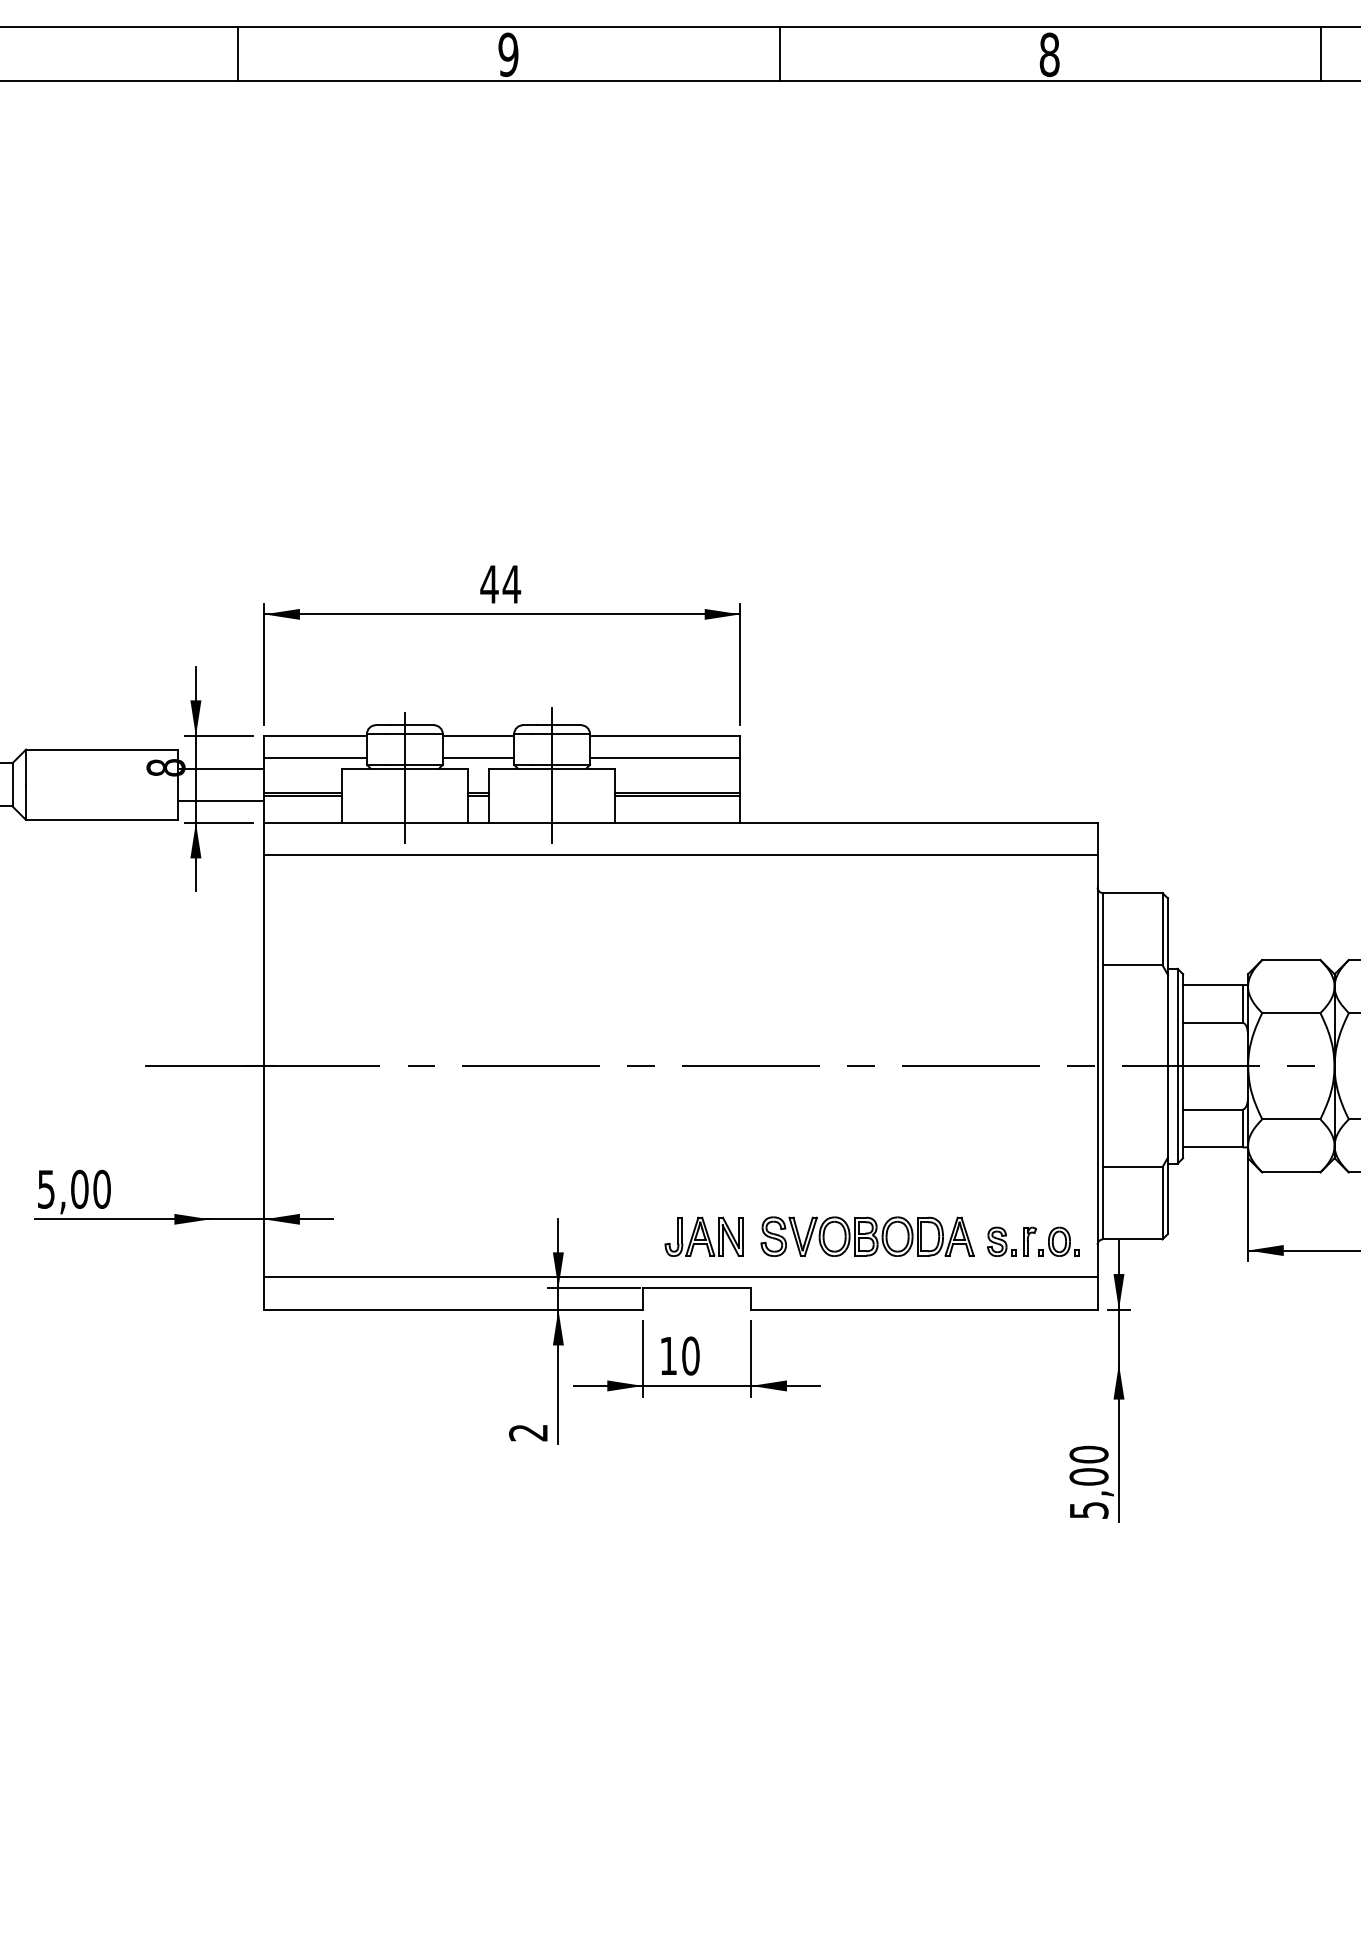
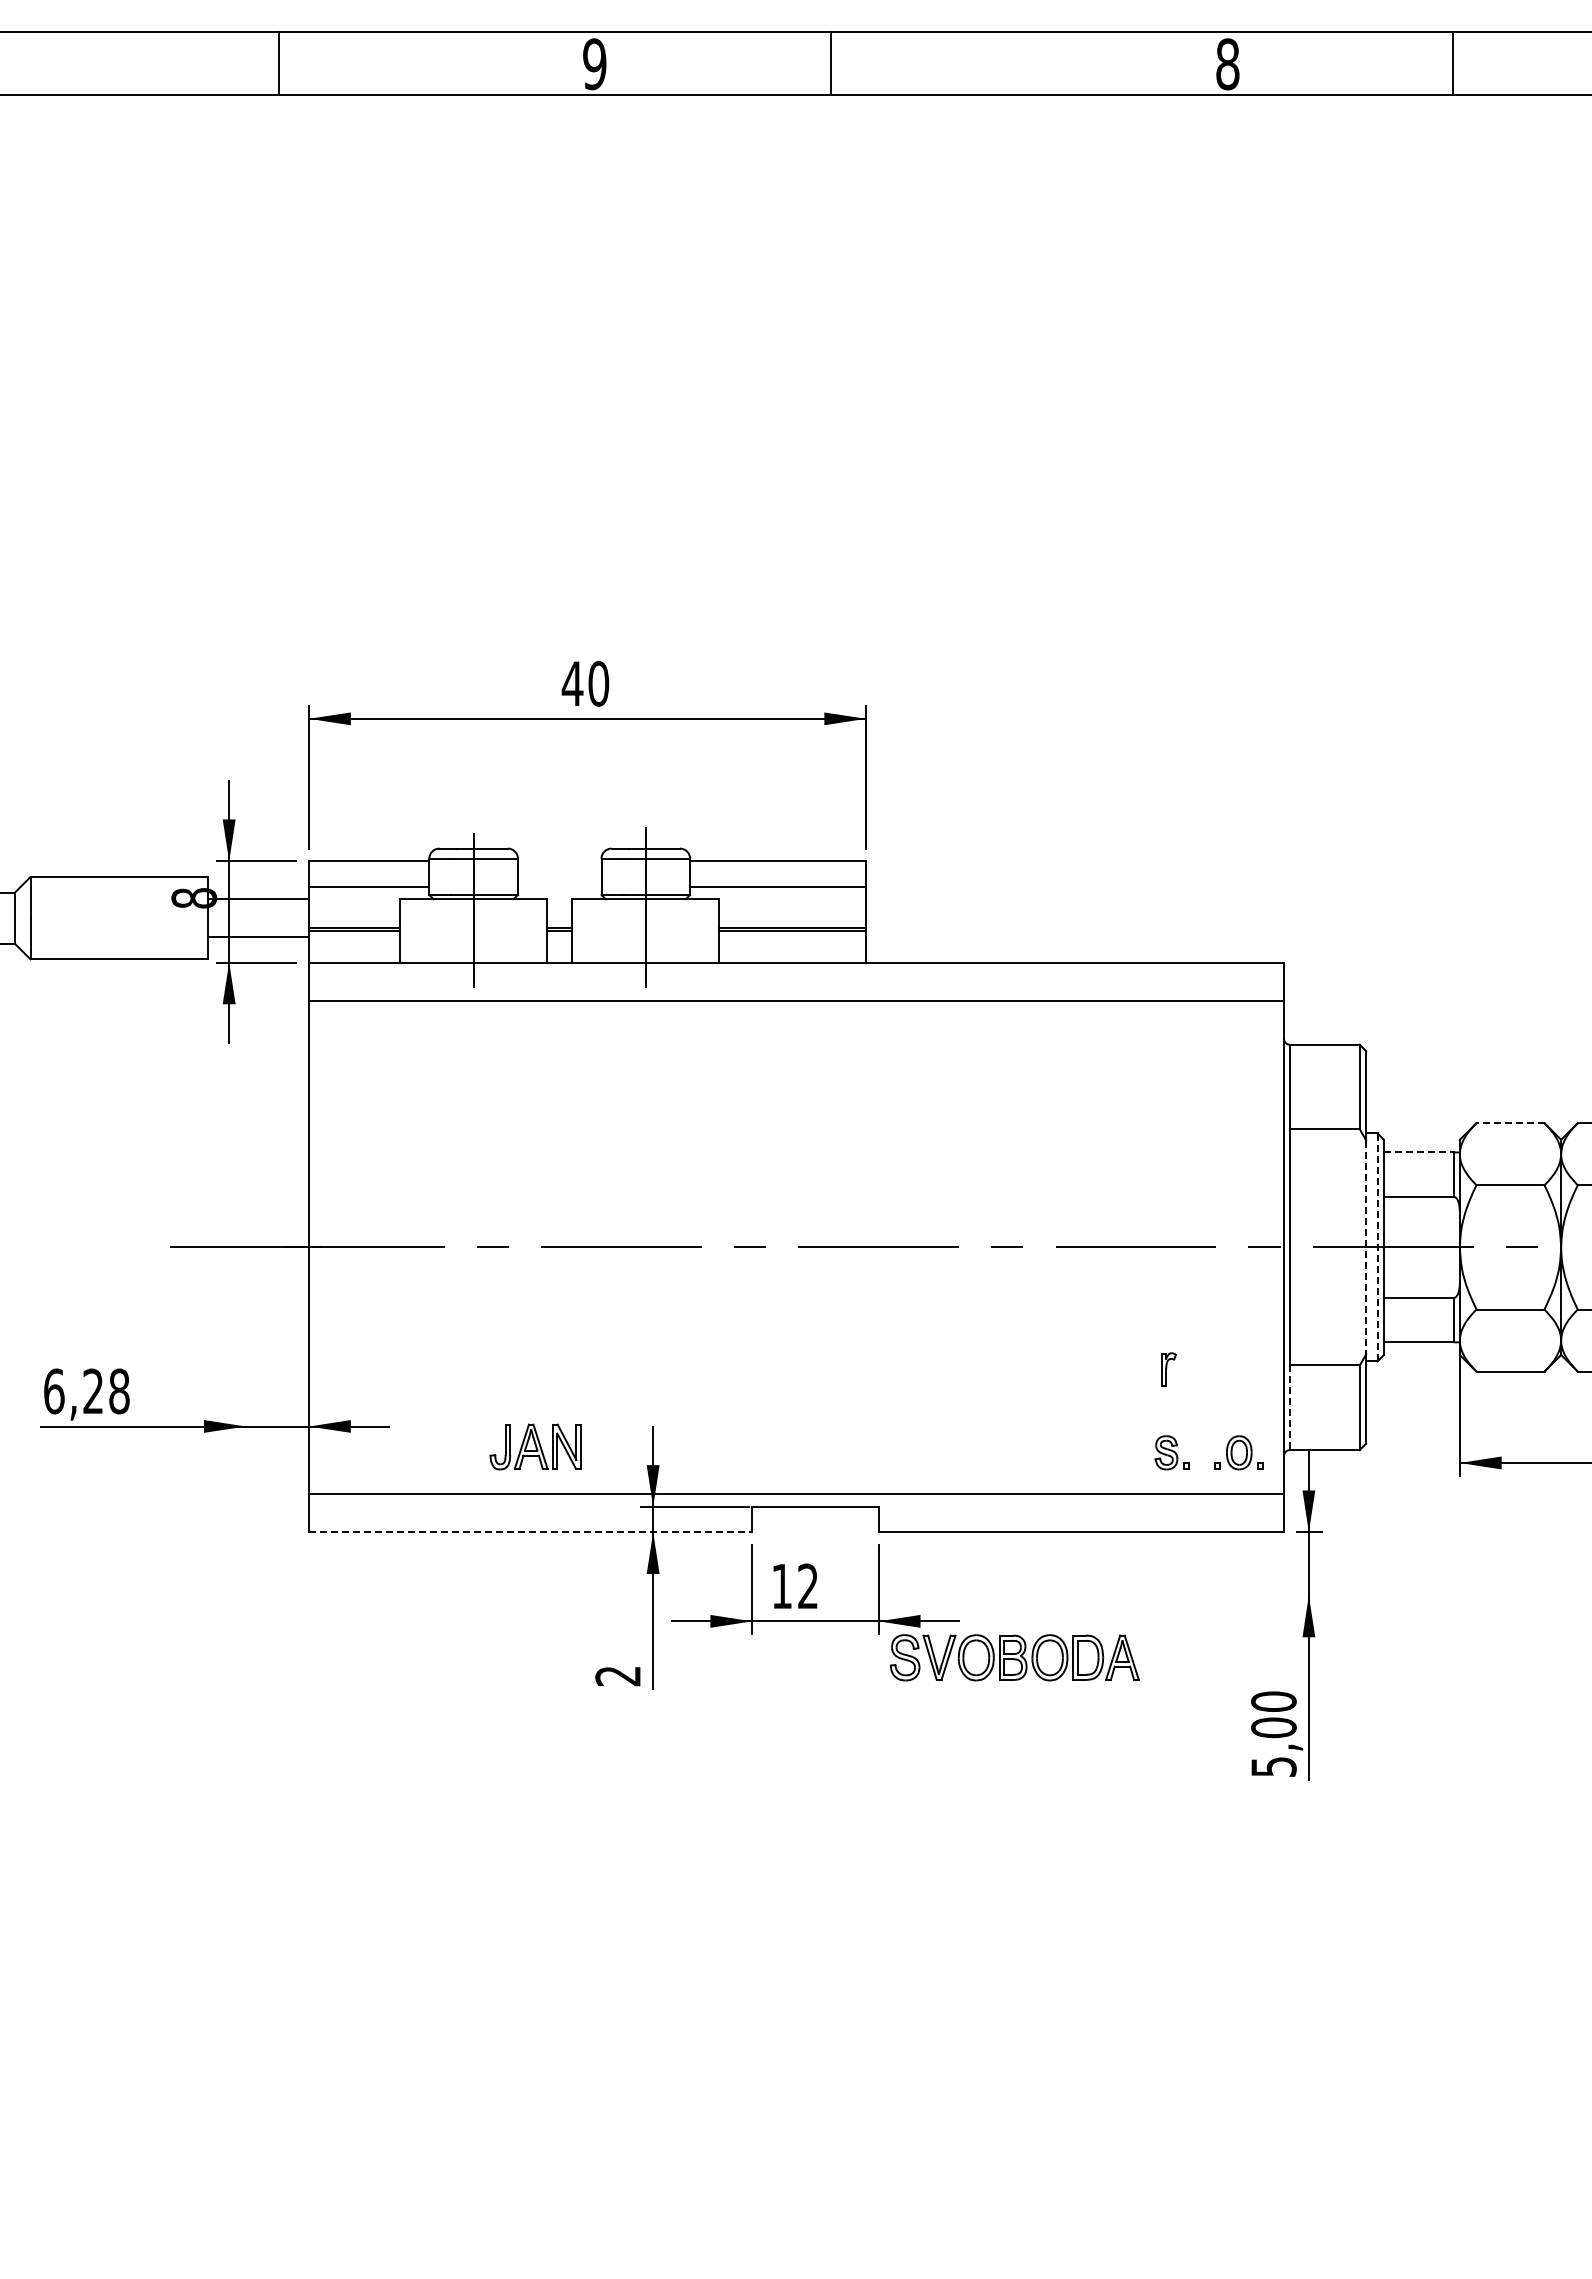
line: (779, 54) -> (830, 63), moved
line: (1320, 54) -> (1452, 63), moved
text: (511, 584) -> (598, 683), 44 -> 40
line: (478, 736) -> (559, 861), removed
line: (478, 757) -> (559, 886), removed
line: (1291, 960) -> (1510, 1123), solid -> dashed
line: (1212, 985) -> (1418, 1152), solid -> dashed
line: (1168, 1066) -> (1366, 1247), solid -> dashed
line: (1177, 1066) -> (1377, 1247), solid -> dashed
text: (73, 1189) -> (86, 1391), 5,00 -> 6,28
line: (1103, 1203) -> (1290, 1408), solid -> dashed
part: (704, 1236) -> (535, 1446), moved
part: (867, 1236) -> (1014, 1657), moved
part: (1029, 1241) -> (1168, 1369), moved
line: (453, 1309) -> (530, 1532), solid -> dashed
text: (691, 1356) -> (808, 1586), 10 -> 12

